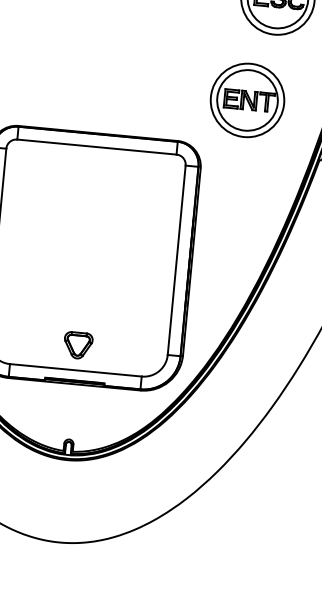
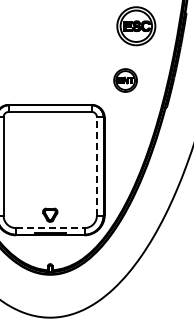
part: (247, 100) -> (125, 80), size x0.6
line: (176, 258) -> (96, 165), solid -> dashed
line: (76, 371) -> (50, 228), solid -> dashed

